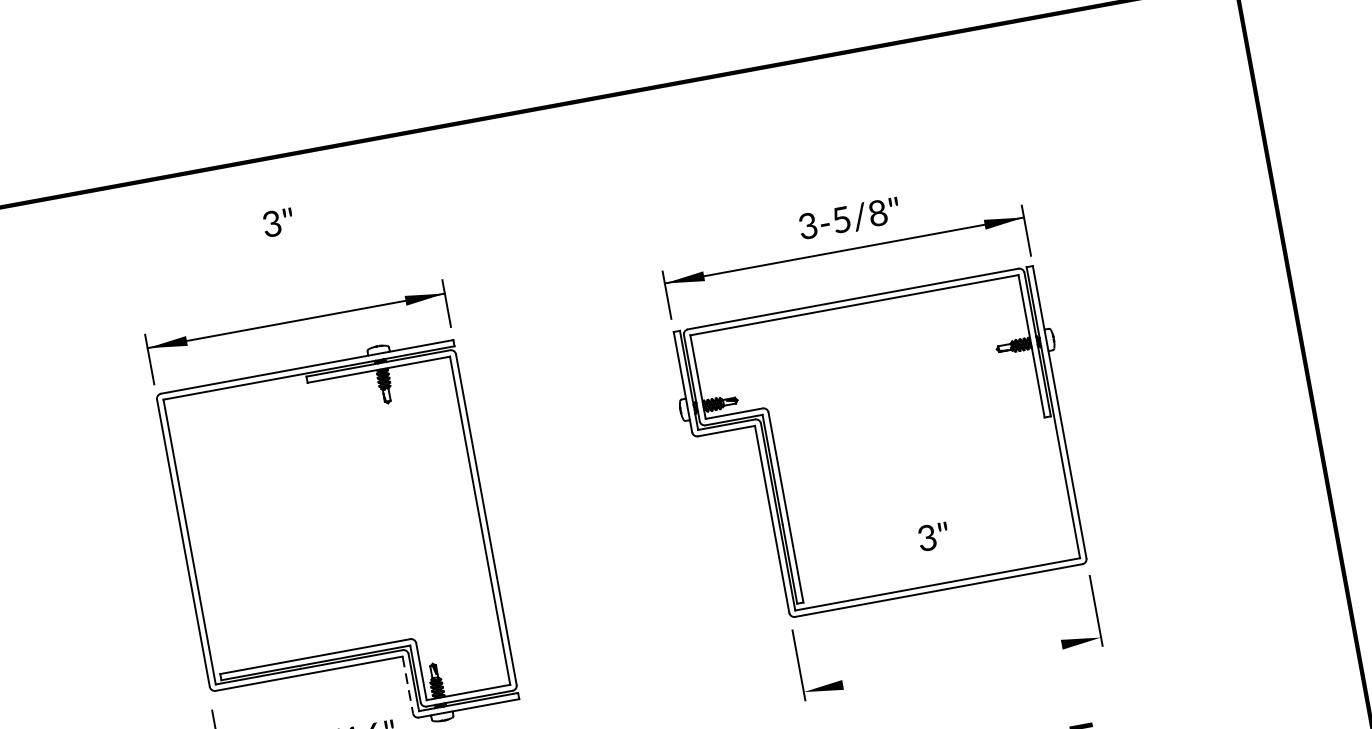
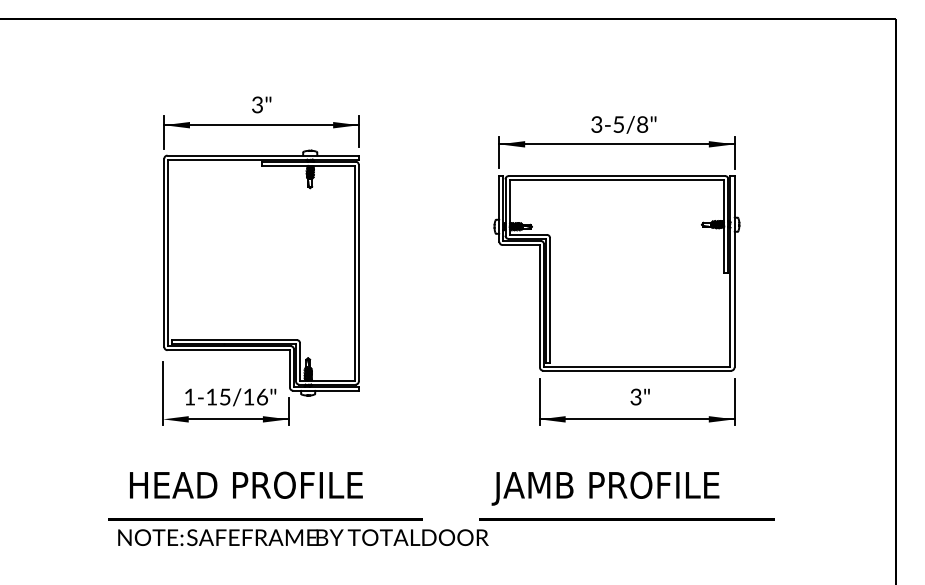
text: (278, 222) -> (261, 104), moved
text: (932, 536) -> (639, 396), moved
line: (951, 665) -> (636, 419), added
line: (407, 684) -> (289, 368), dashed -> solid

